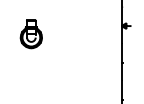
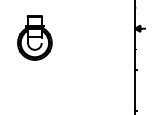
part: (30, 33) -> (34, 37), size x1.43

